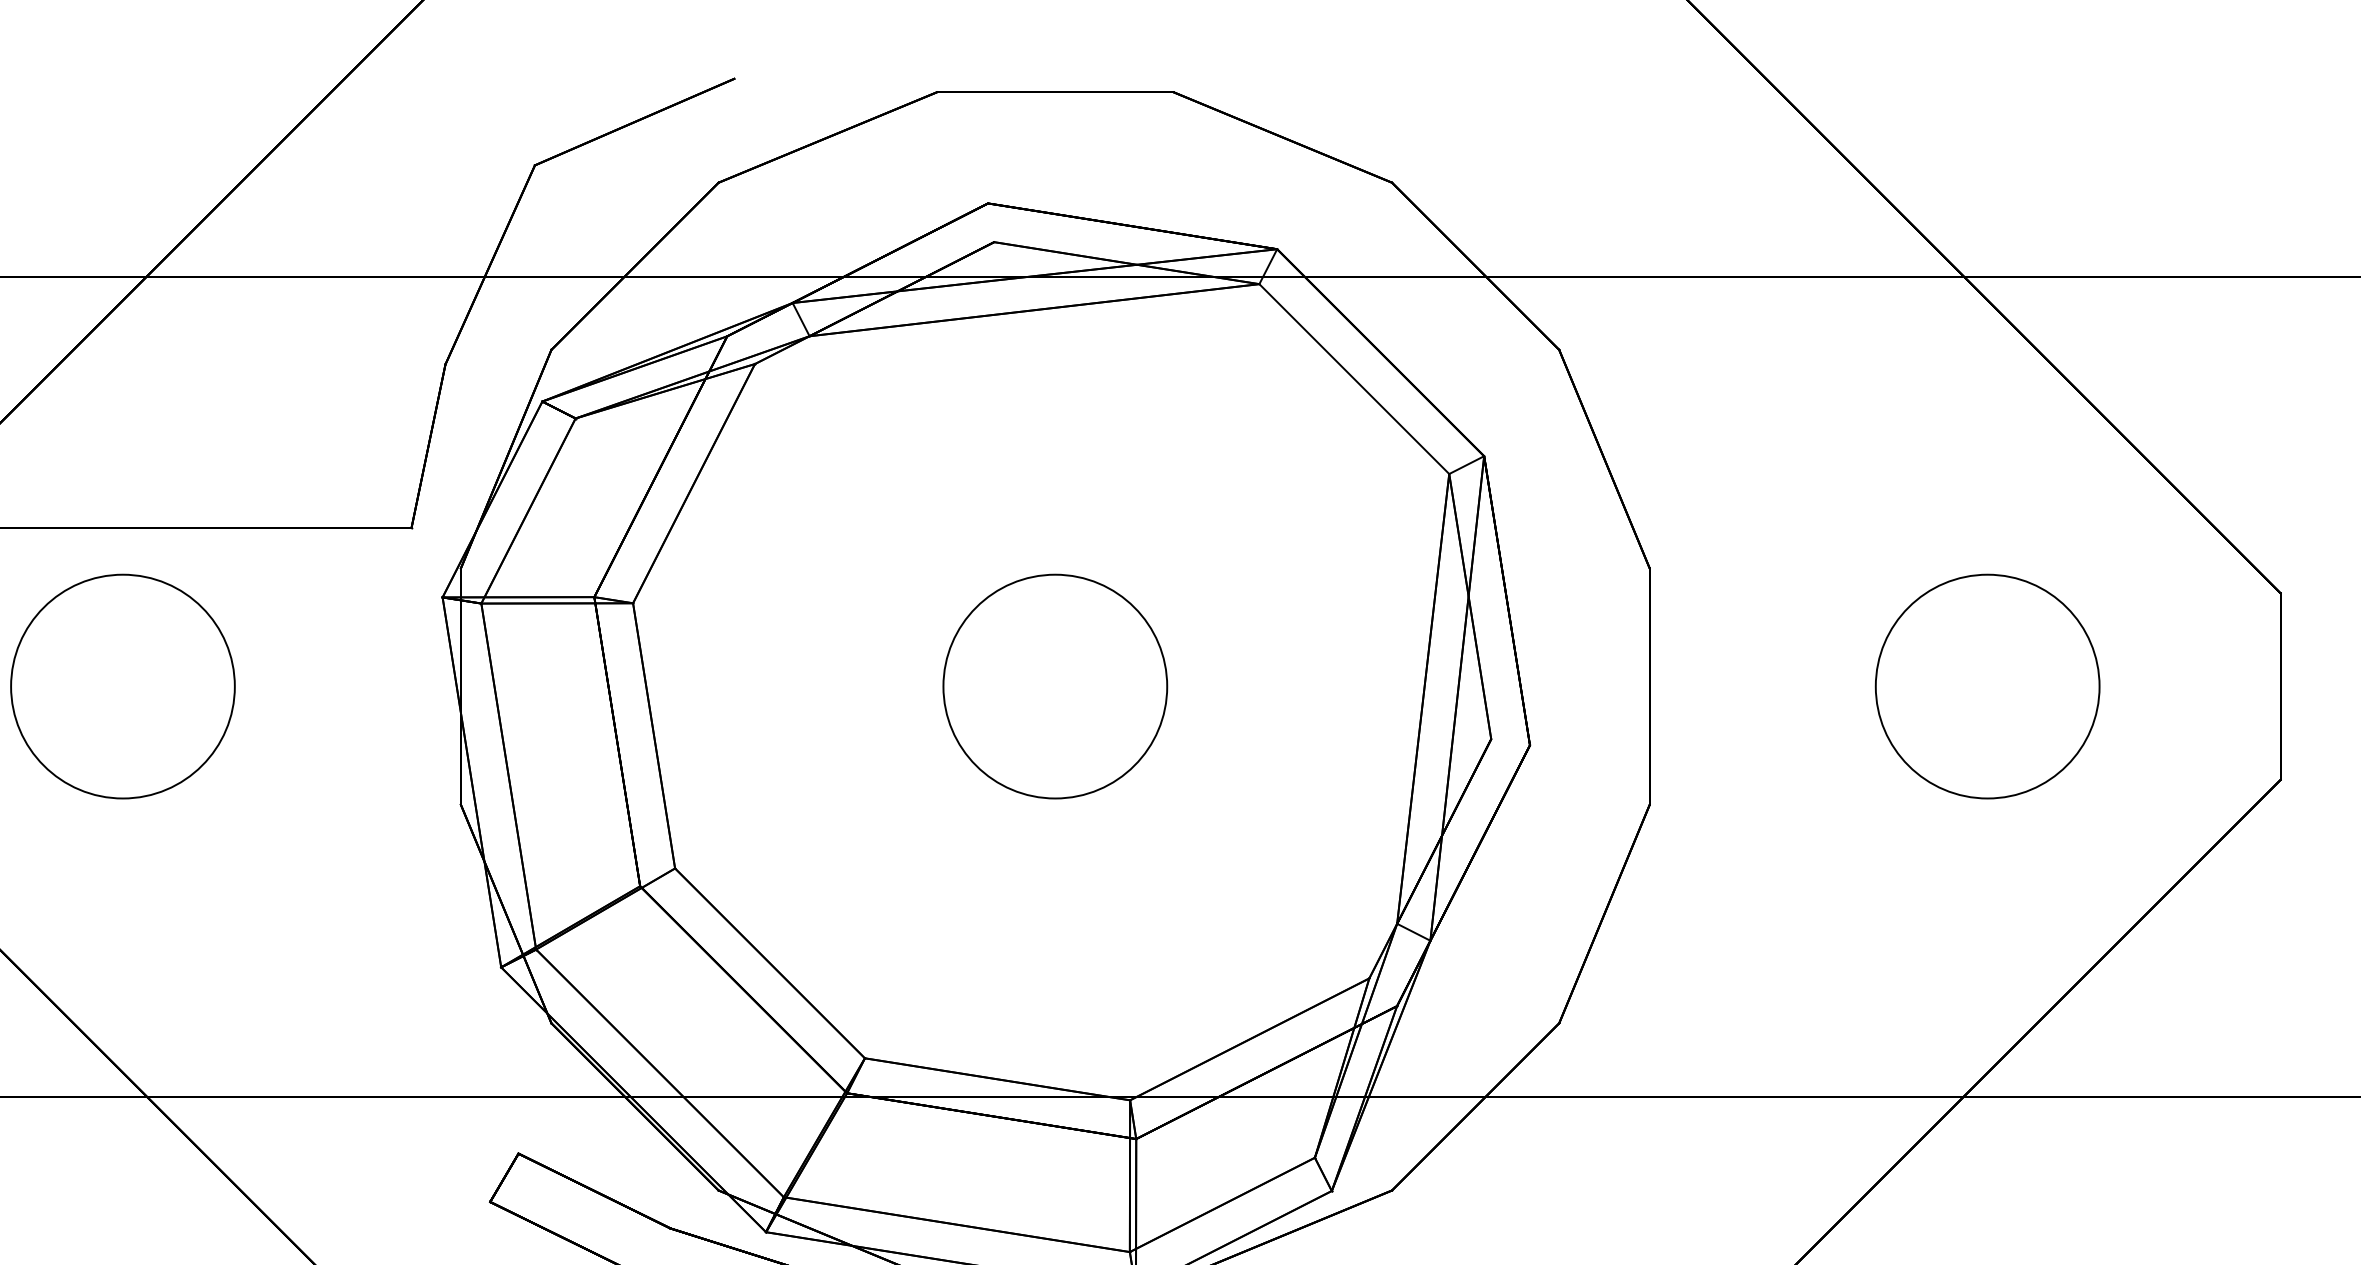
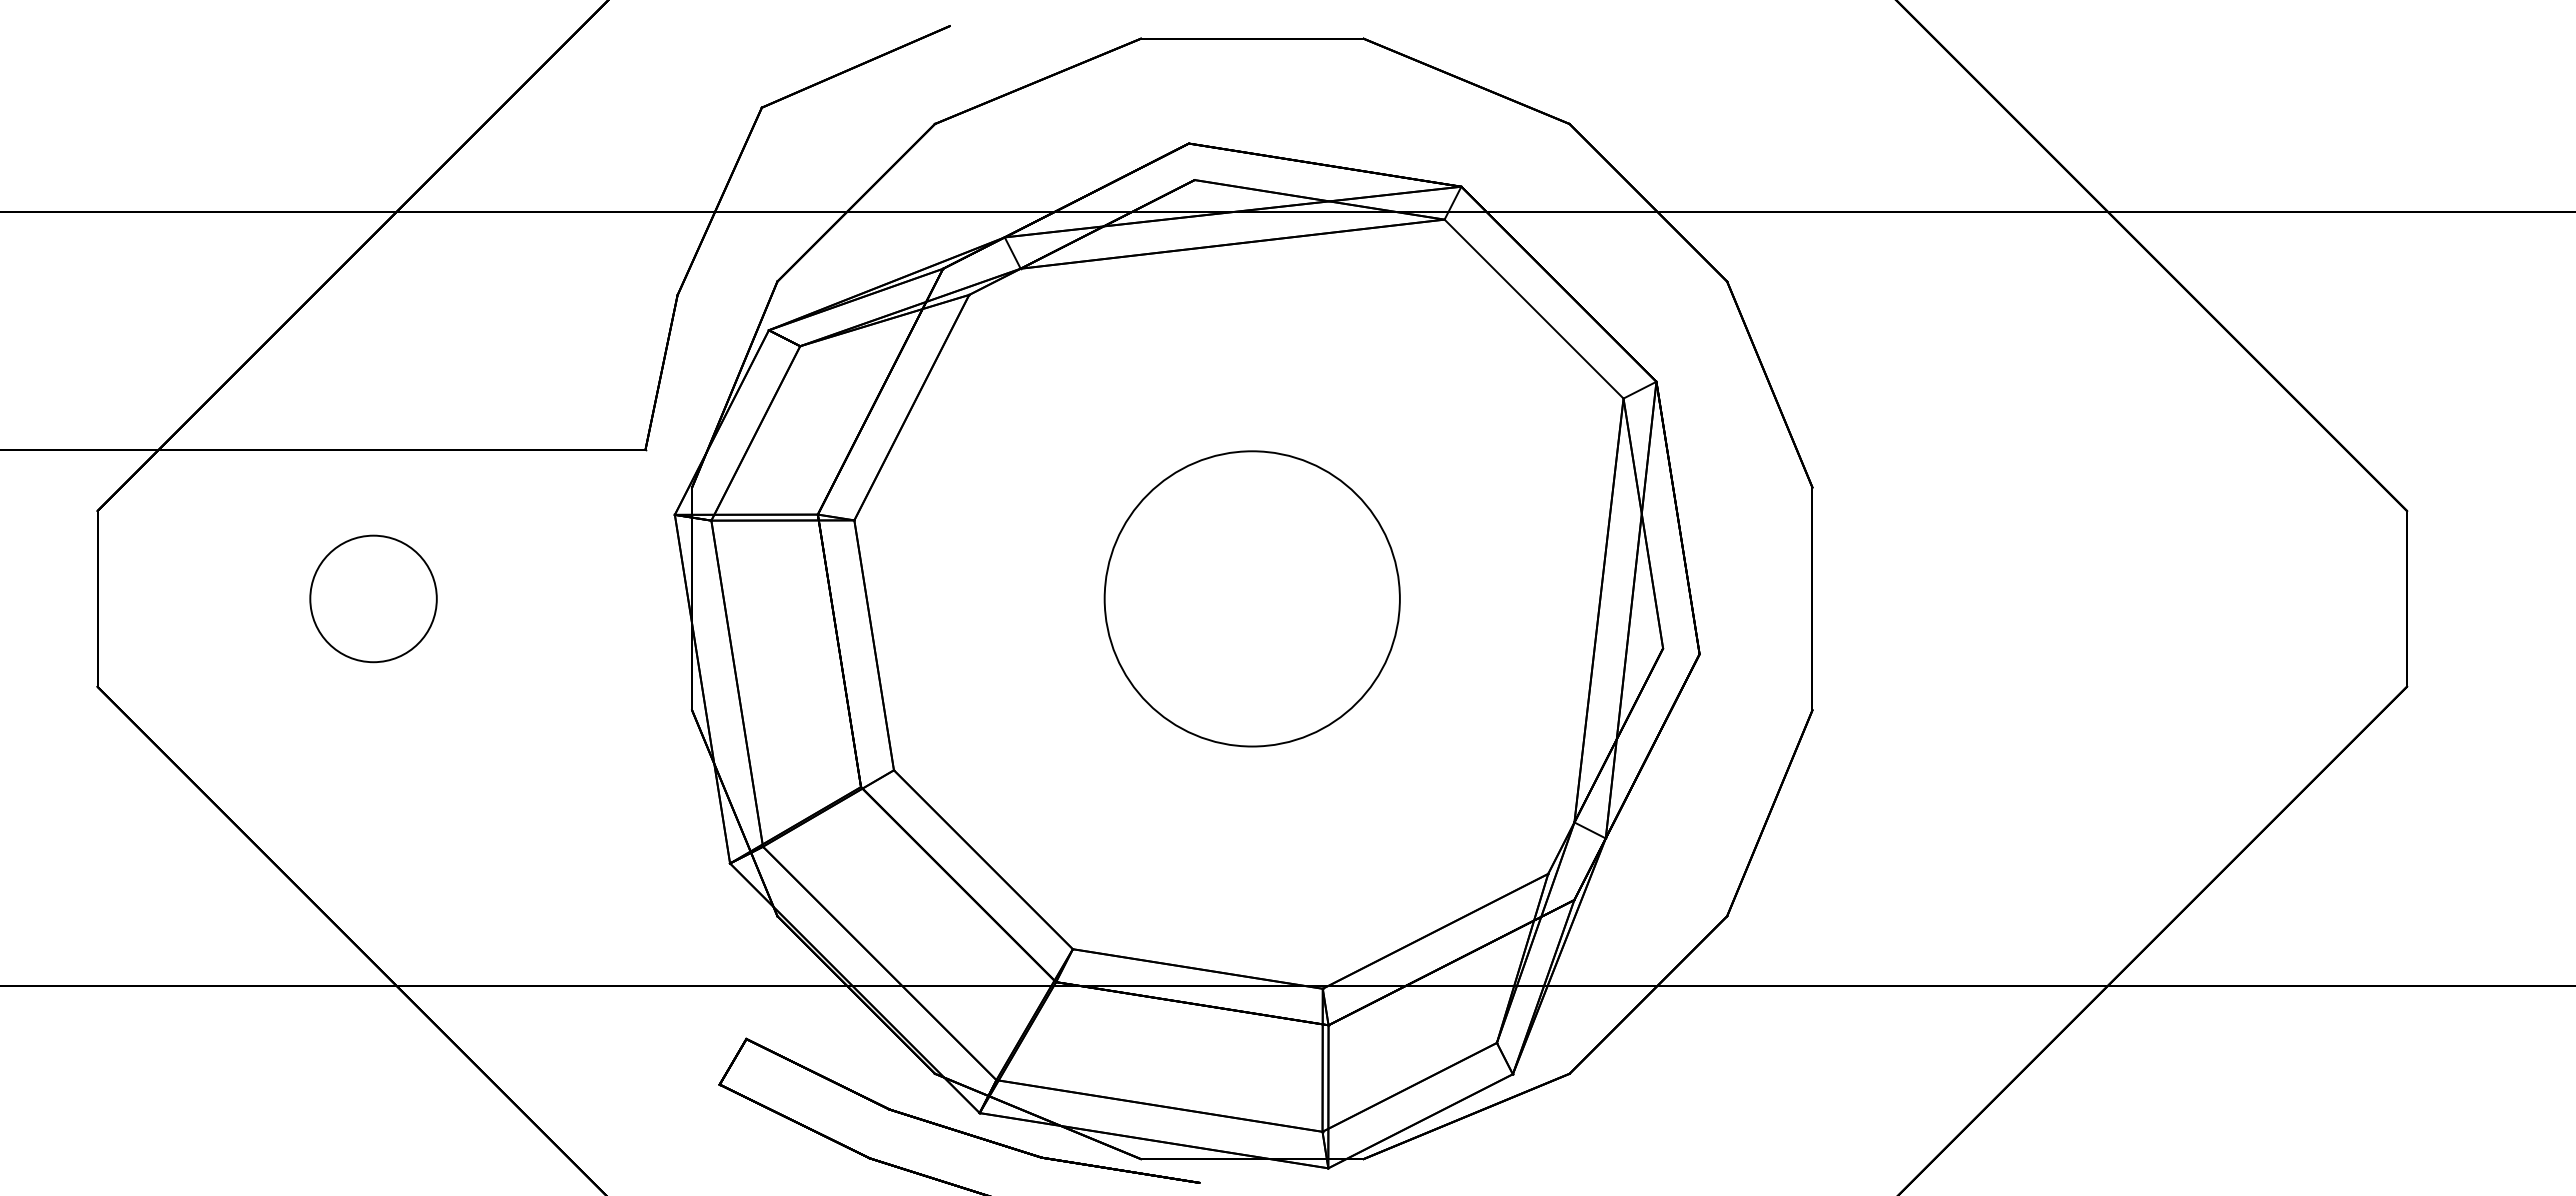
circle: (122, 686) -> (373, 598), size x0.6
circle: (1054, 686) -> (1251, 598), size x1.4
circle: (1987, 686) -> (2130, 598), removed

